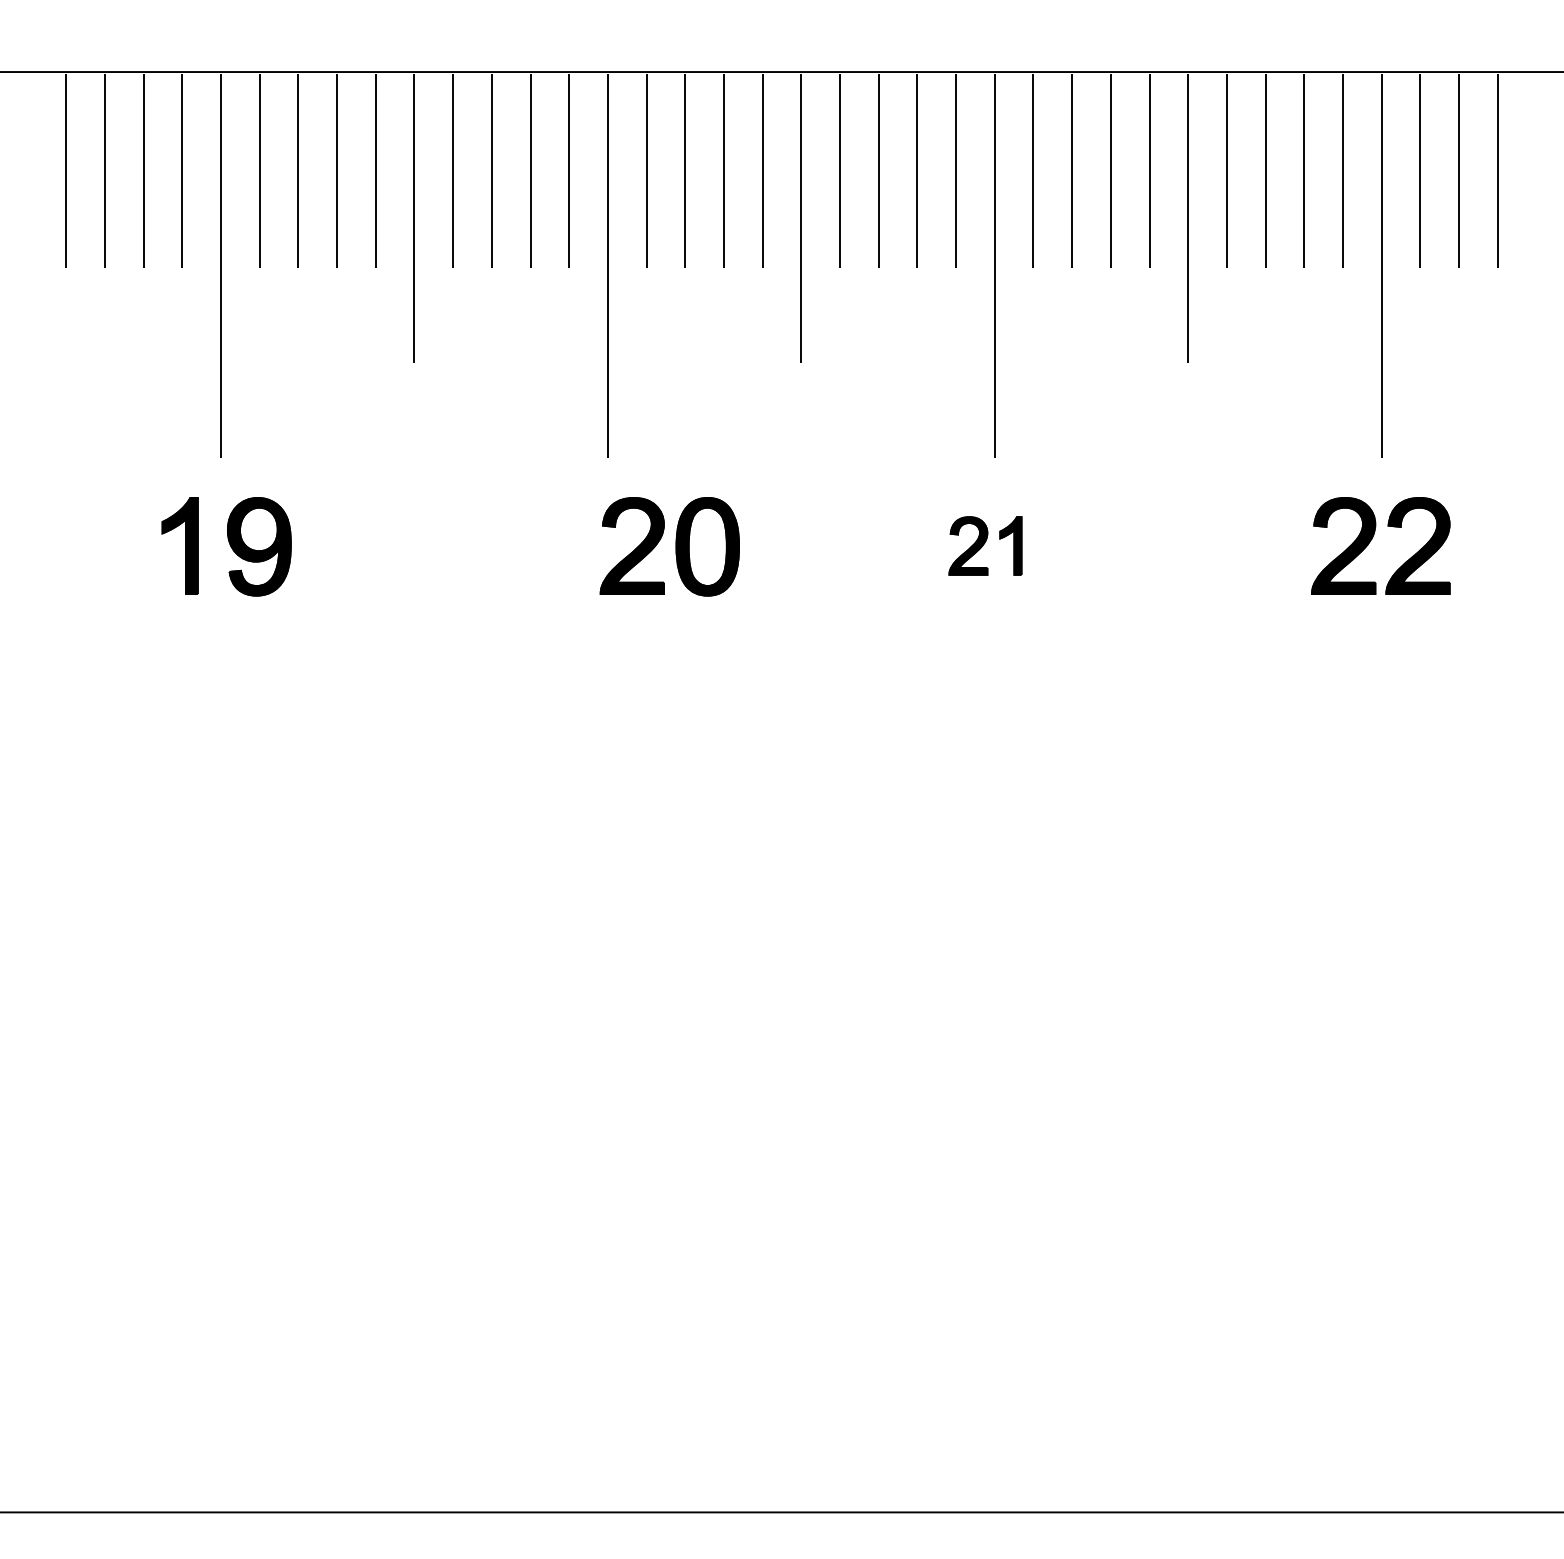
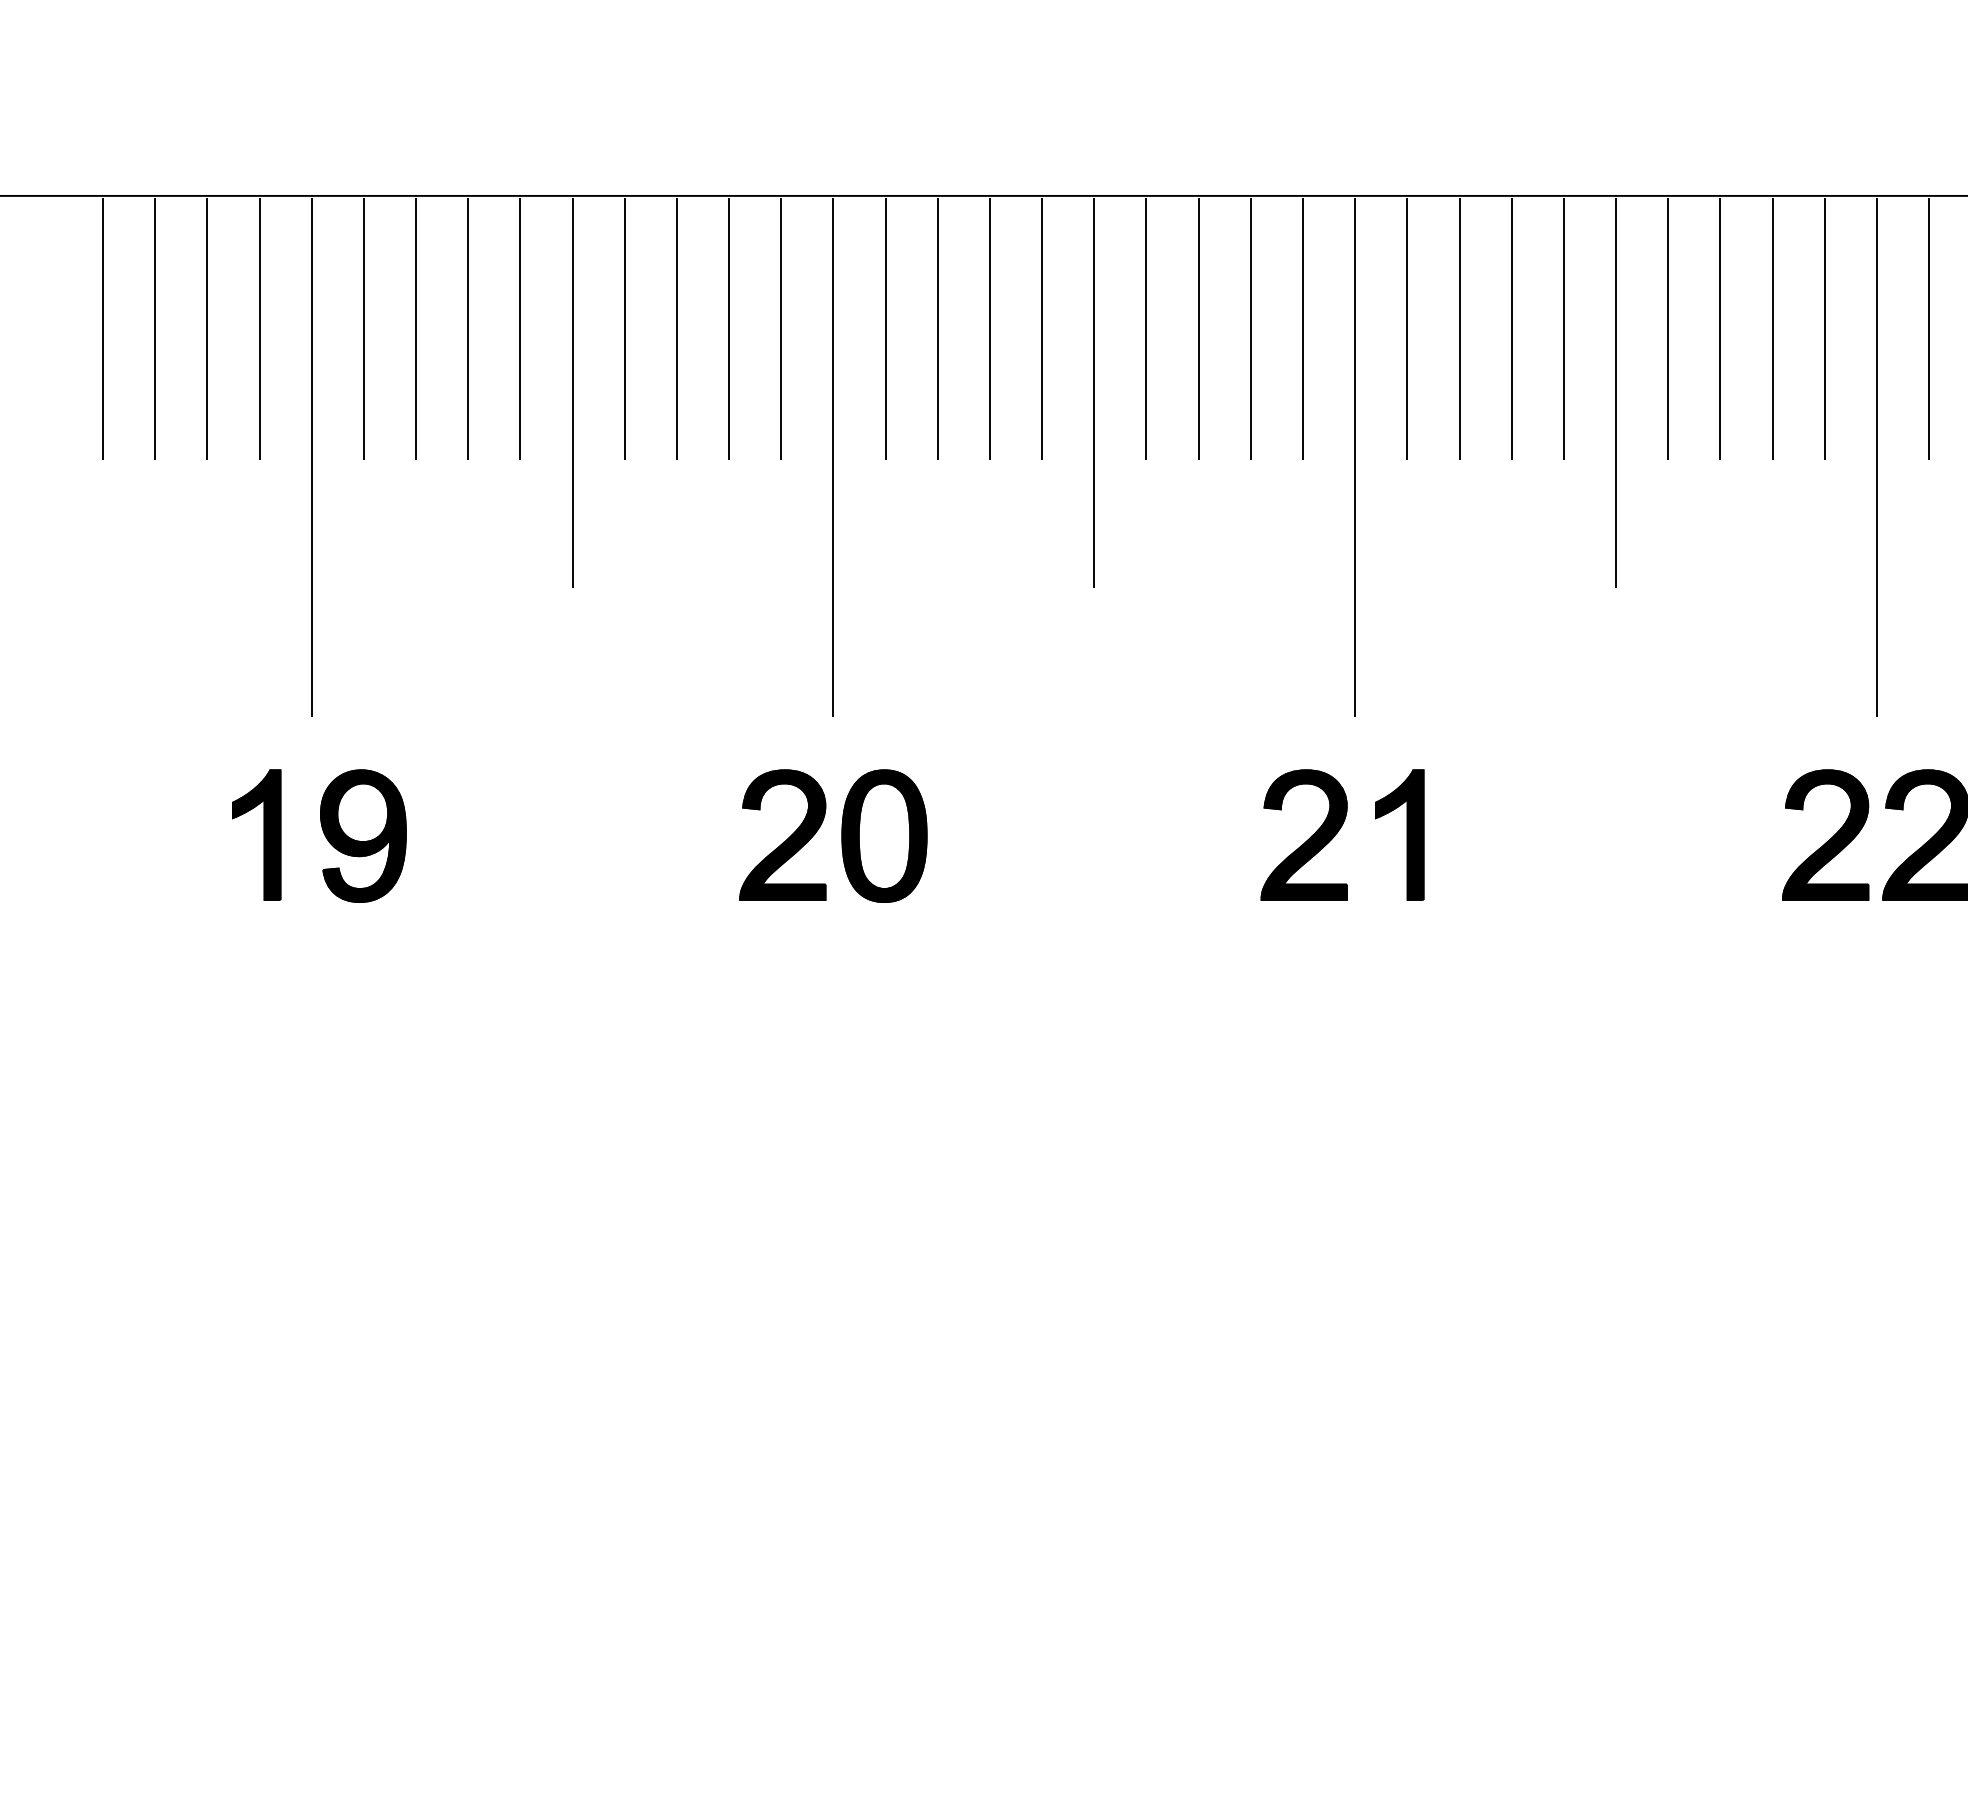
part: (985, 545) -> (1342, 834), size x1.67
part: (669, 546) -> (832, 835), moved

